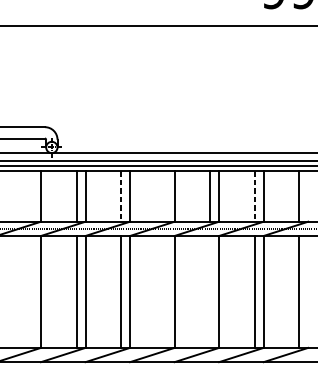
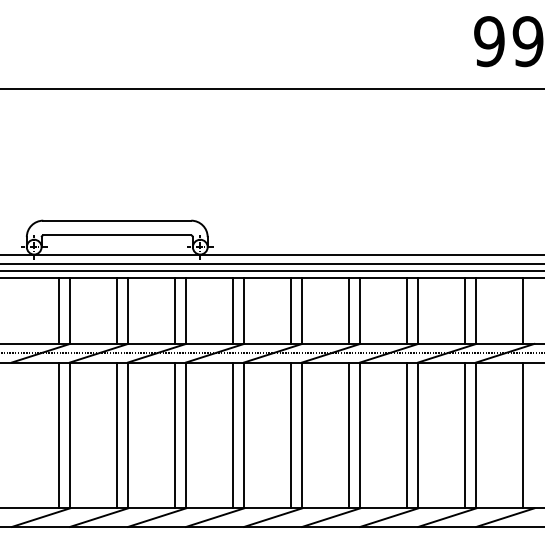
line: (32, 196) -> (174, 310), added
line: (121, 196) -> (290, 311), dashed -> solid
line: (165, 196) -> (348, 310), added
line: (254, 196) -> (464, 311), dashed -> solid
line: (32, 291) -> (174, 435), added
line: (165, 291) -> (348, 435), added
line: (210, 291) -> (406, 435), added

